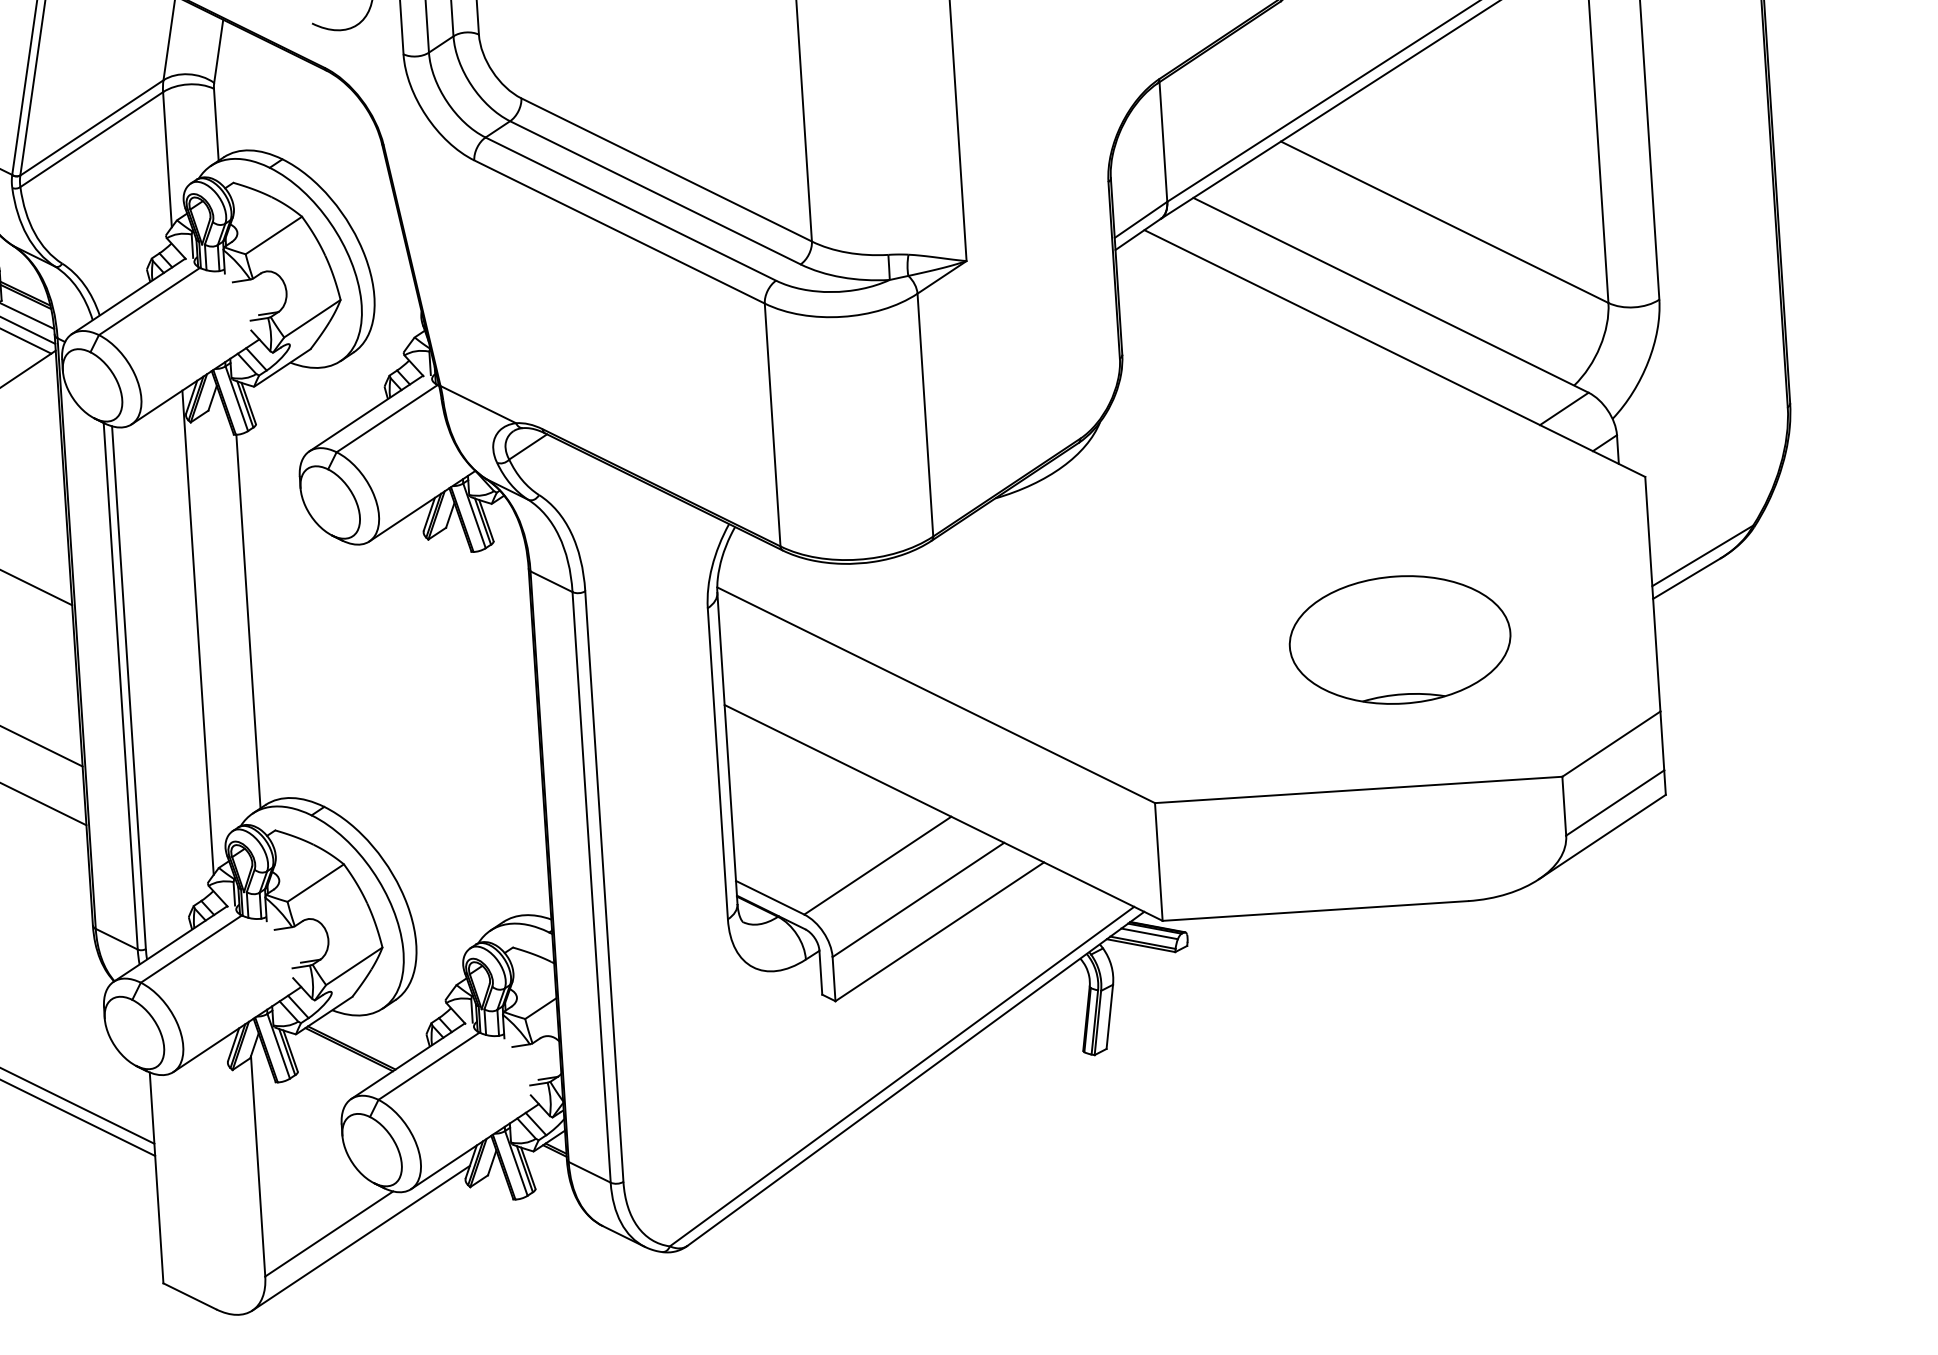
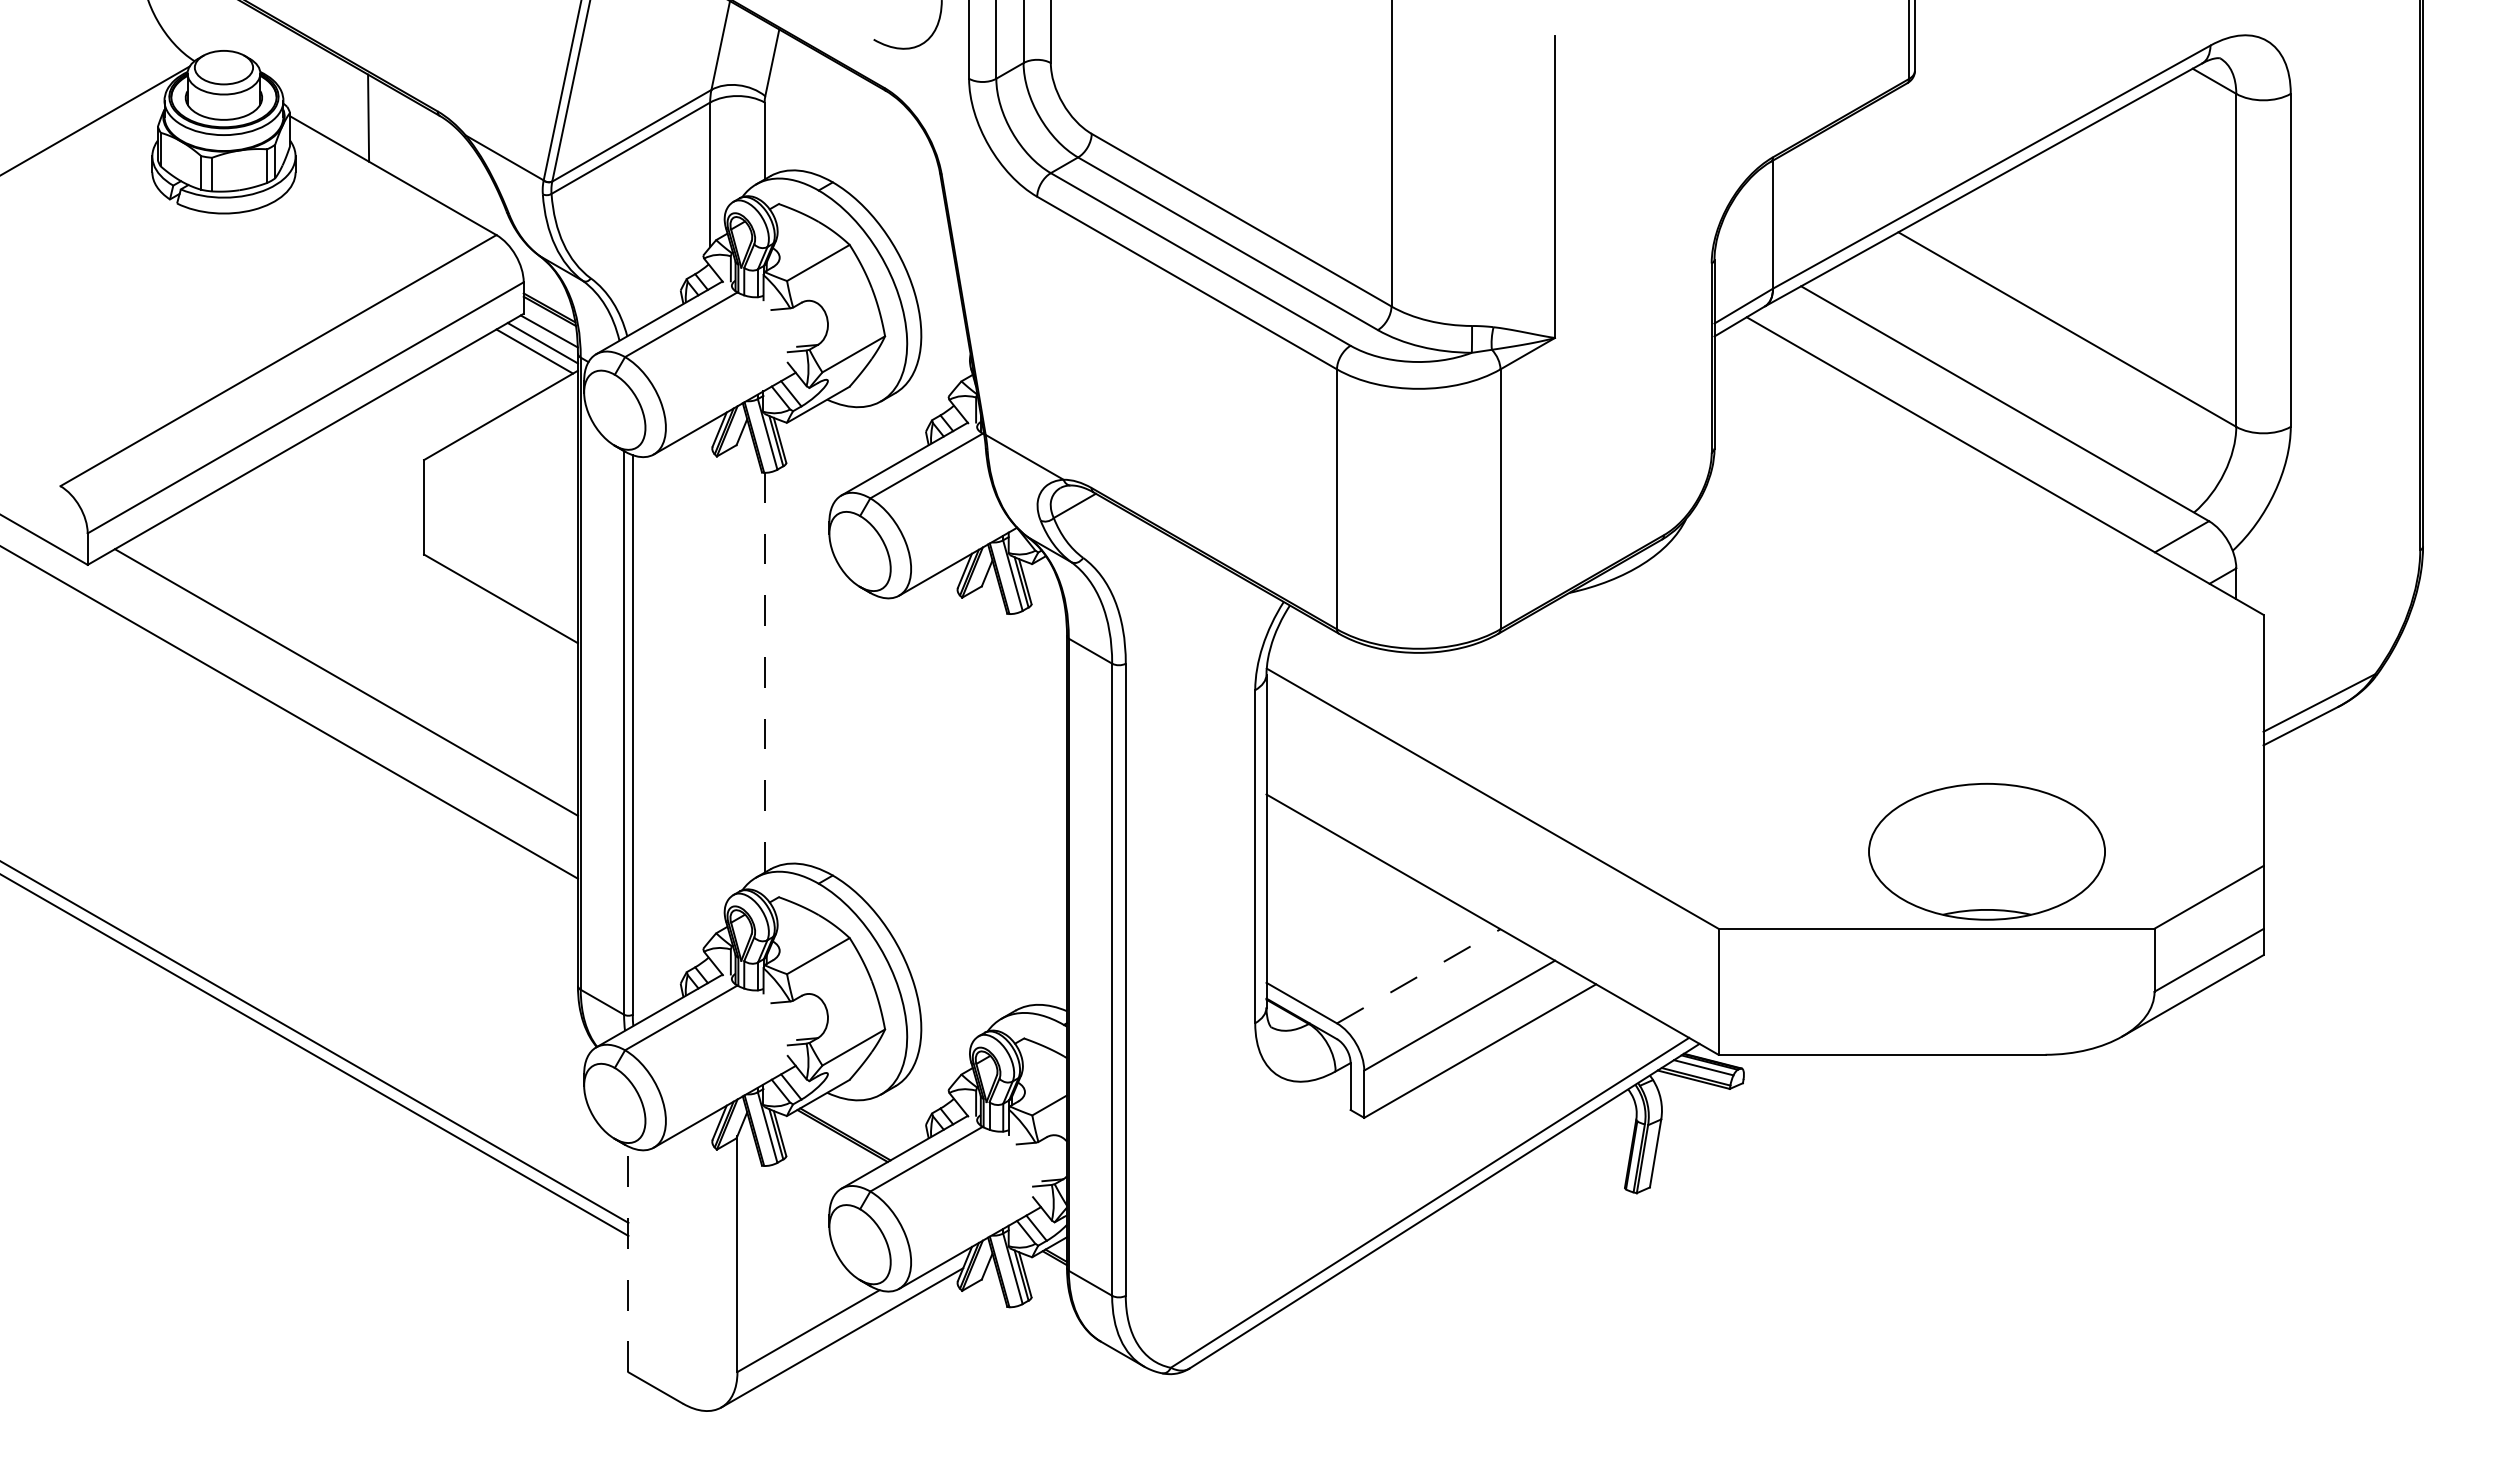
line: (248, 621) -> (764, 672), solid -> dashed
line: (198, 633) -> (710, 681), removed
part: (1399, 639) -> (1986, 851), moved
line: (878, 865) -> (1419, 976), solid -> dashed
line: (156, 1177) -> (628, 1259), solid -> dashed

